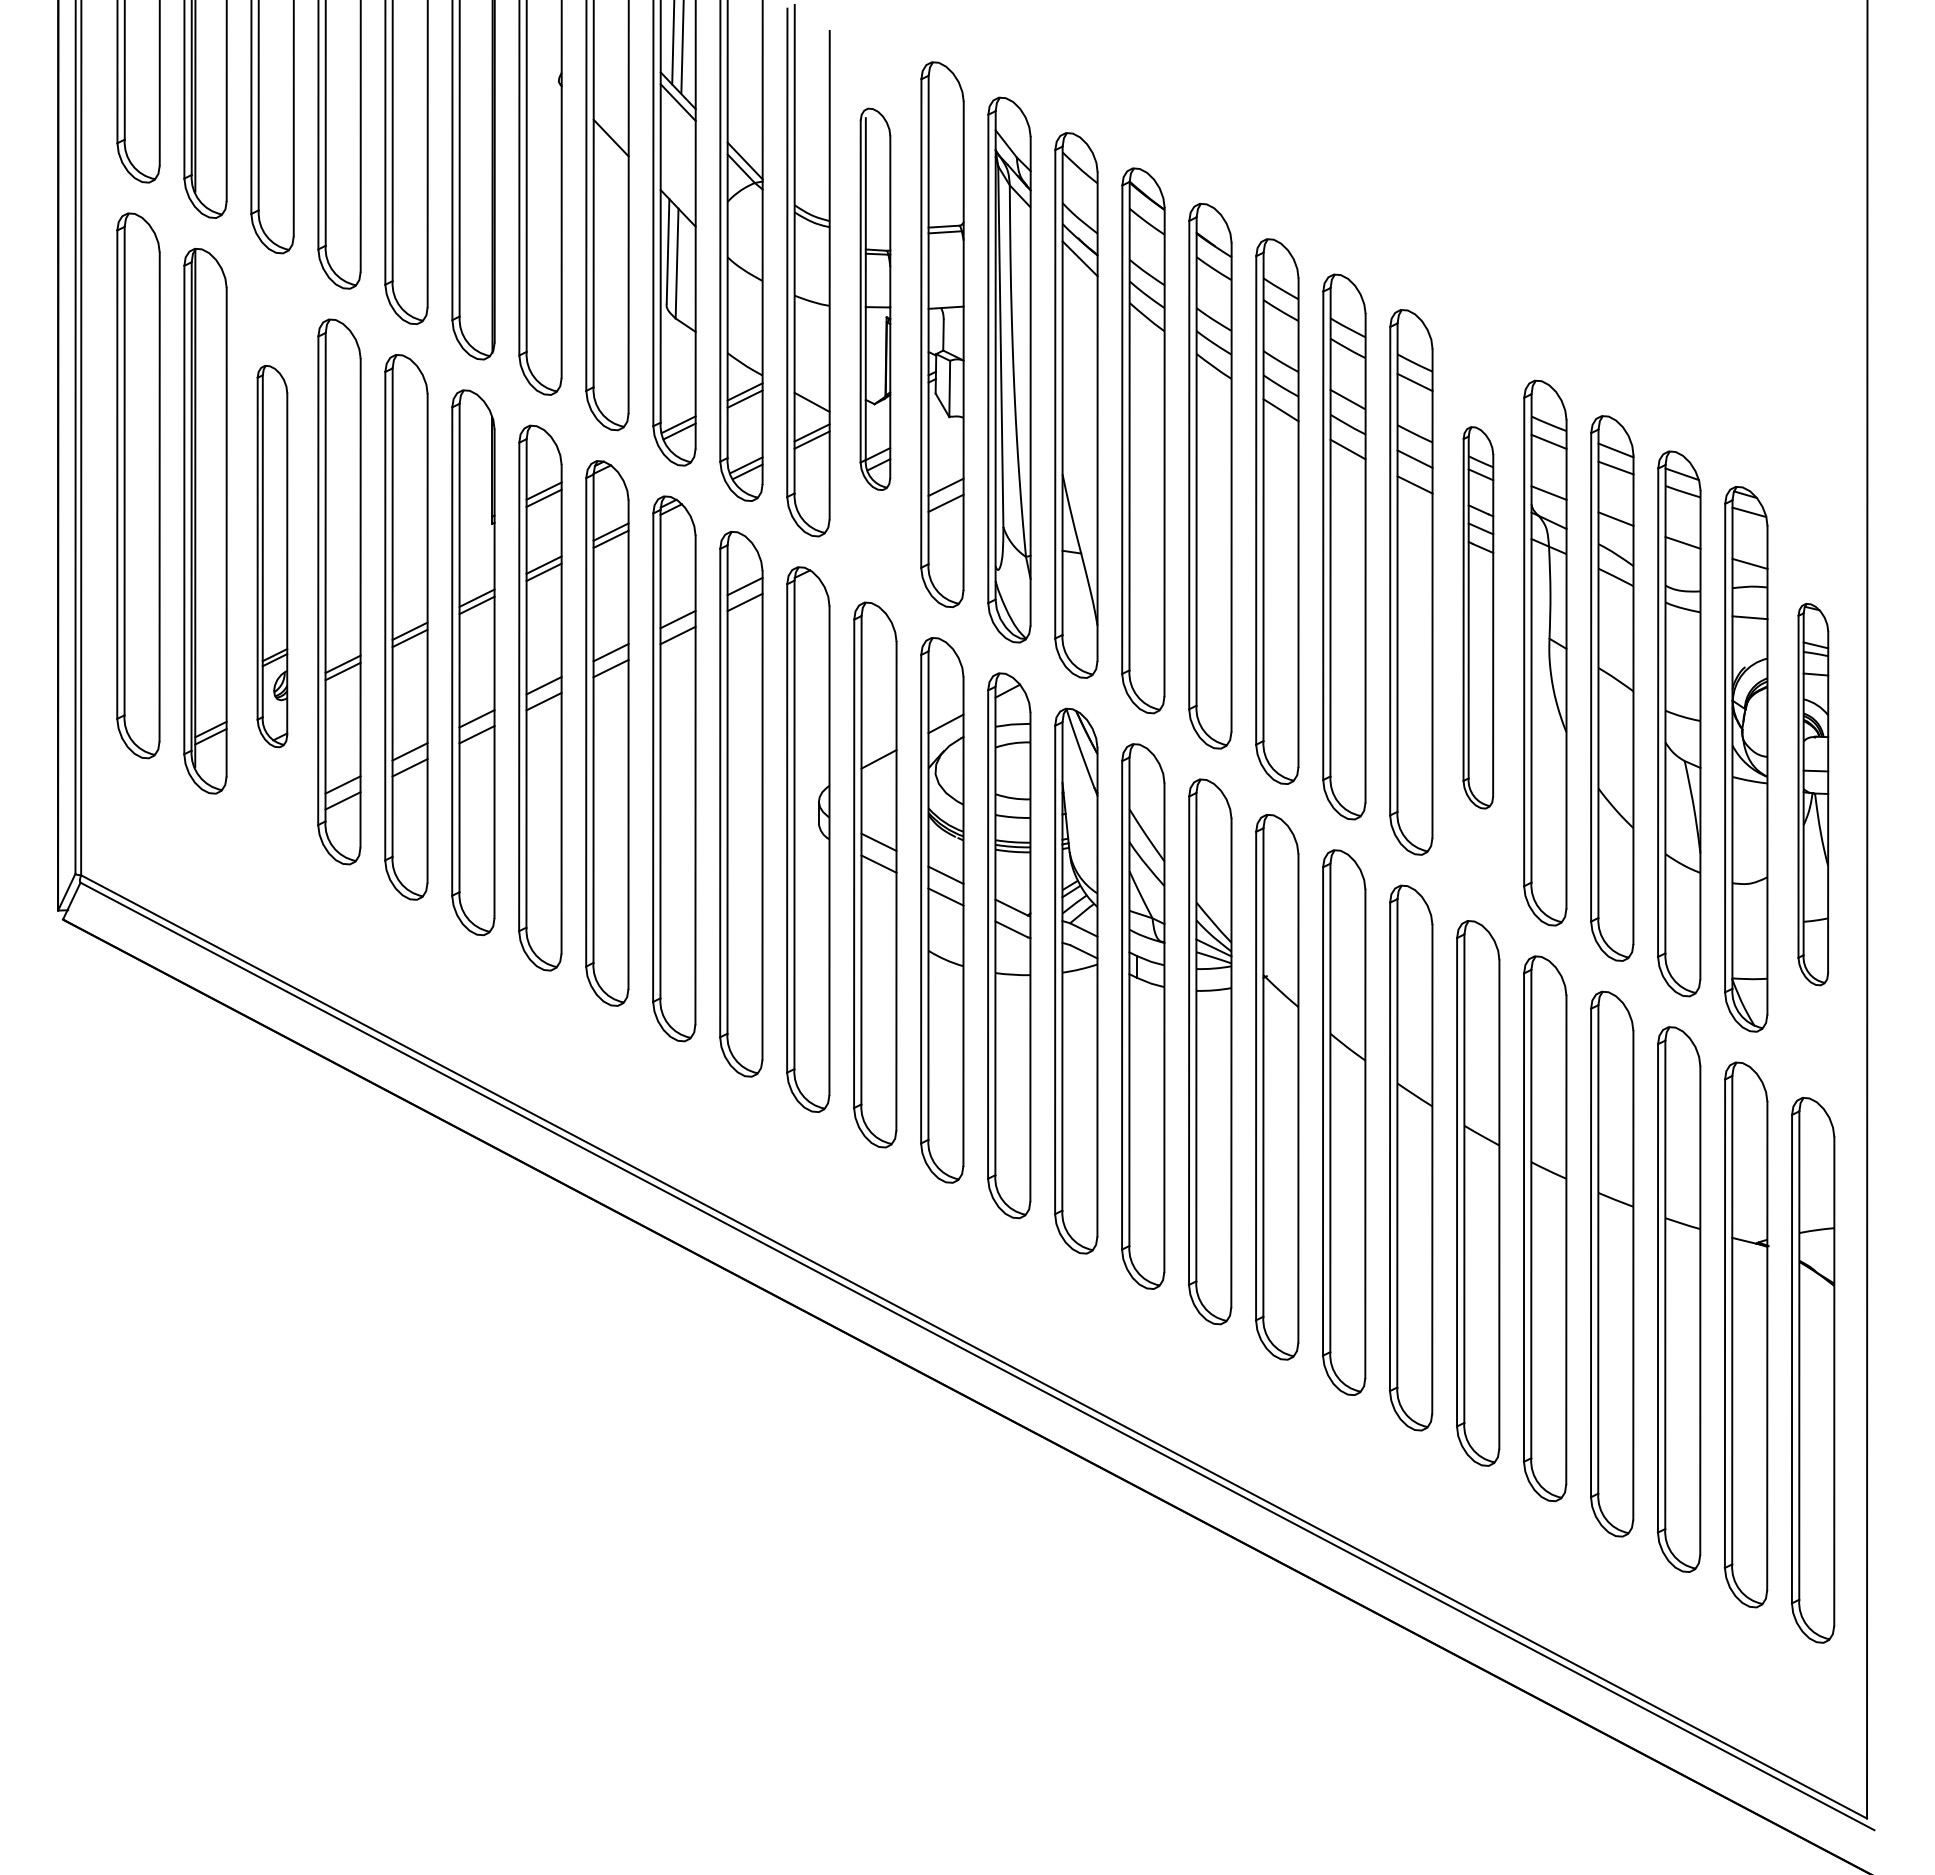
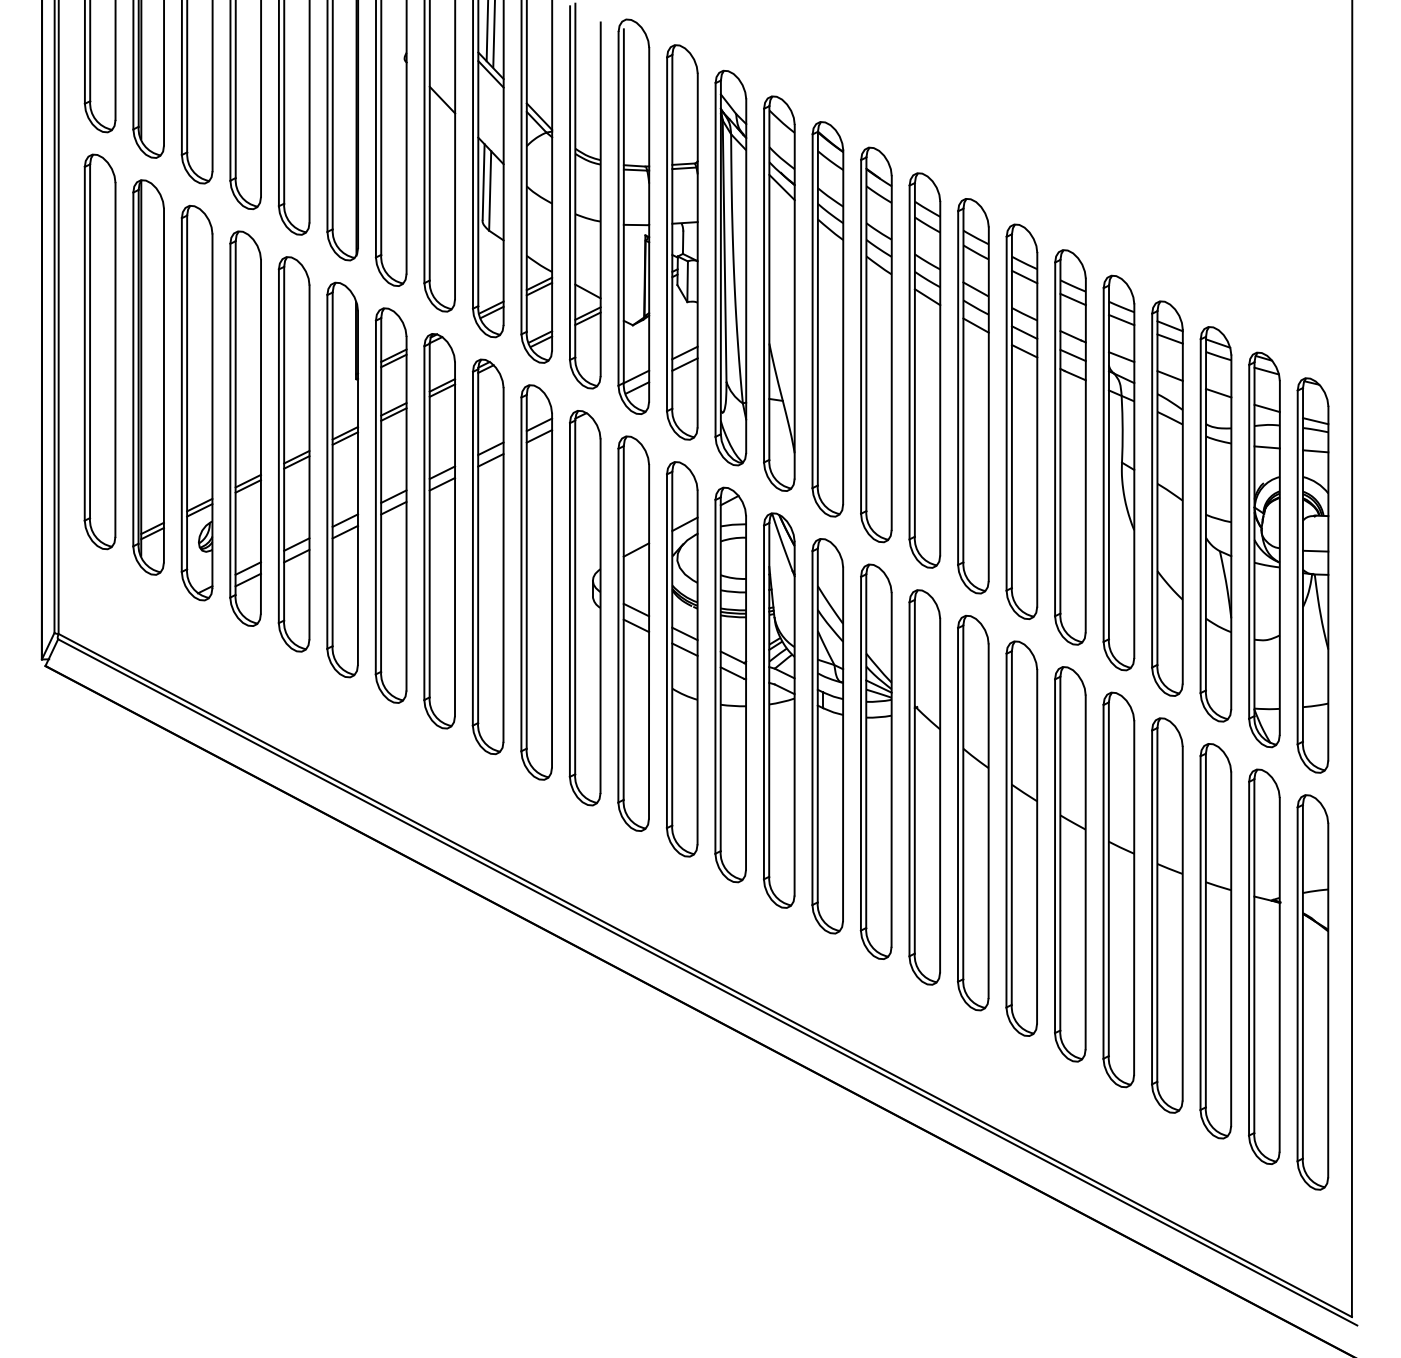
part: (875, 299) -> (633, 216), size x1.43
part: (272, 556) -> (197, 403), size x1.43
part: (1478, 617) -> (1070, 447), size x1.43
part: (1813, 794) -> (1313, 575), size x1.43

